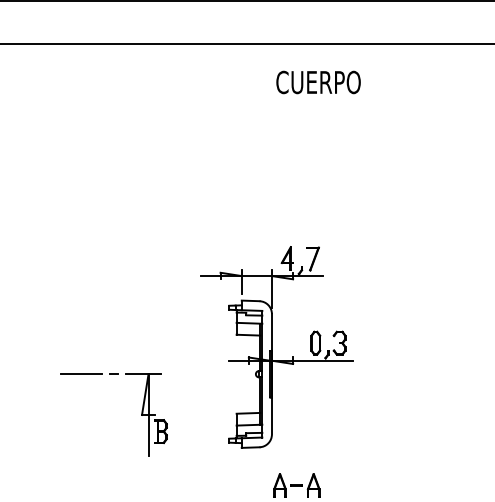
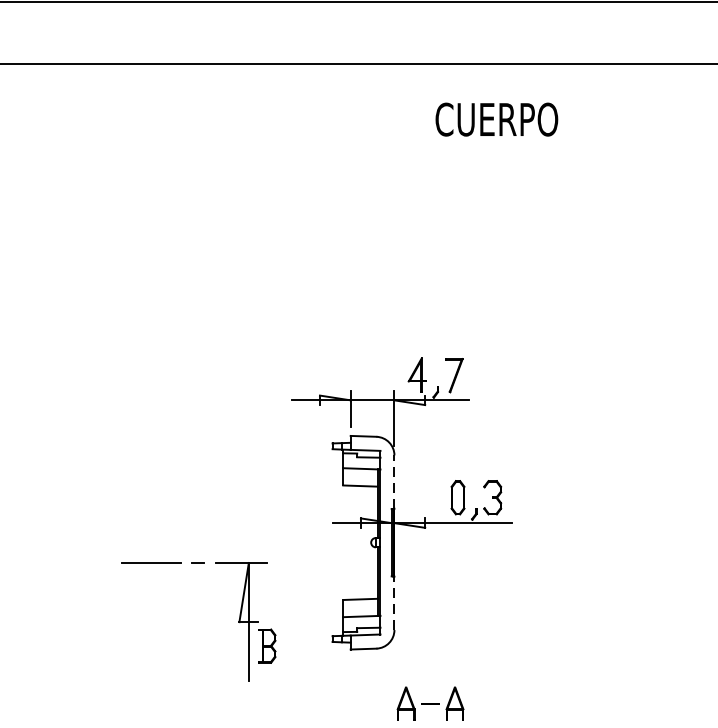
text: (318, 82) -> (496, 119), moved
line: (271, 331) -> (393, 480), solid -> dashed
part: (141, 414) -> (238, 621), moved
line: (271, 415) -> (393, 602), solid -> dashed

